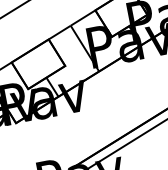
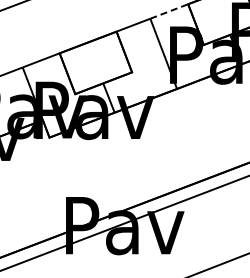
line: (83, 18) -> (169, 11), solid -> dashed

